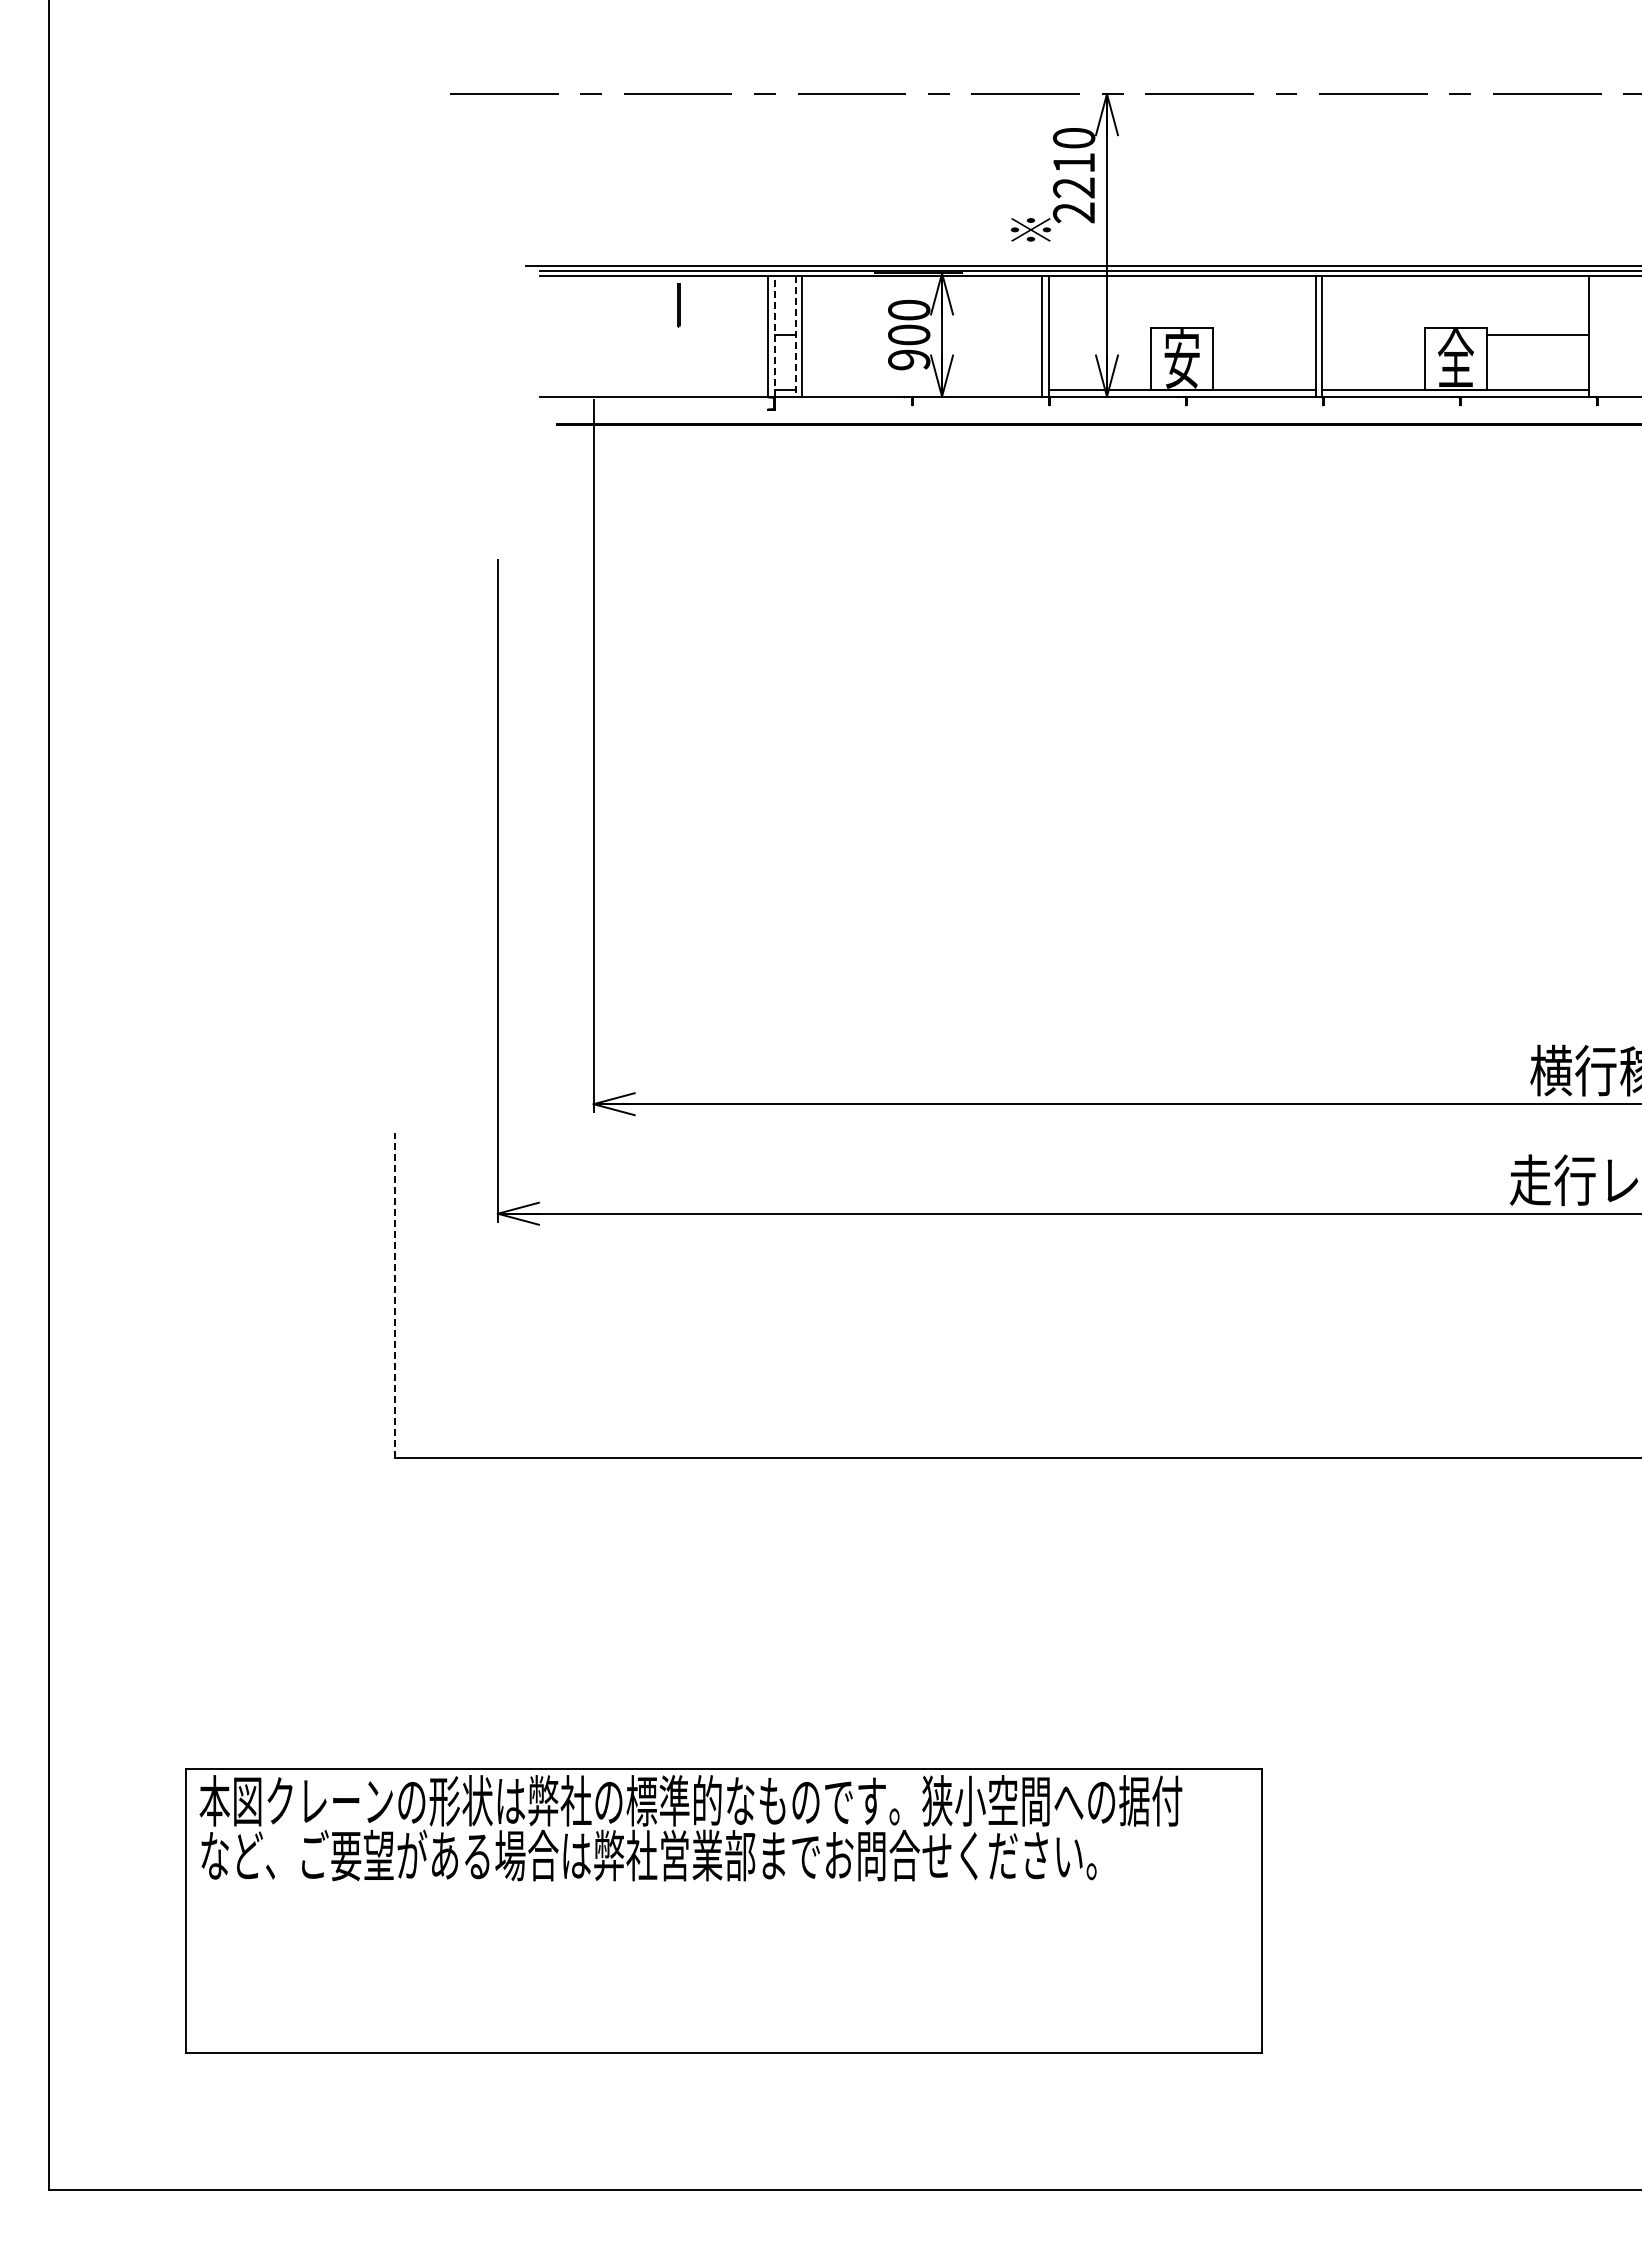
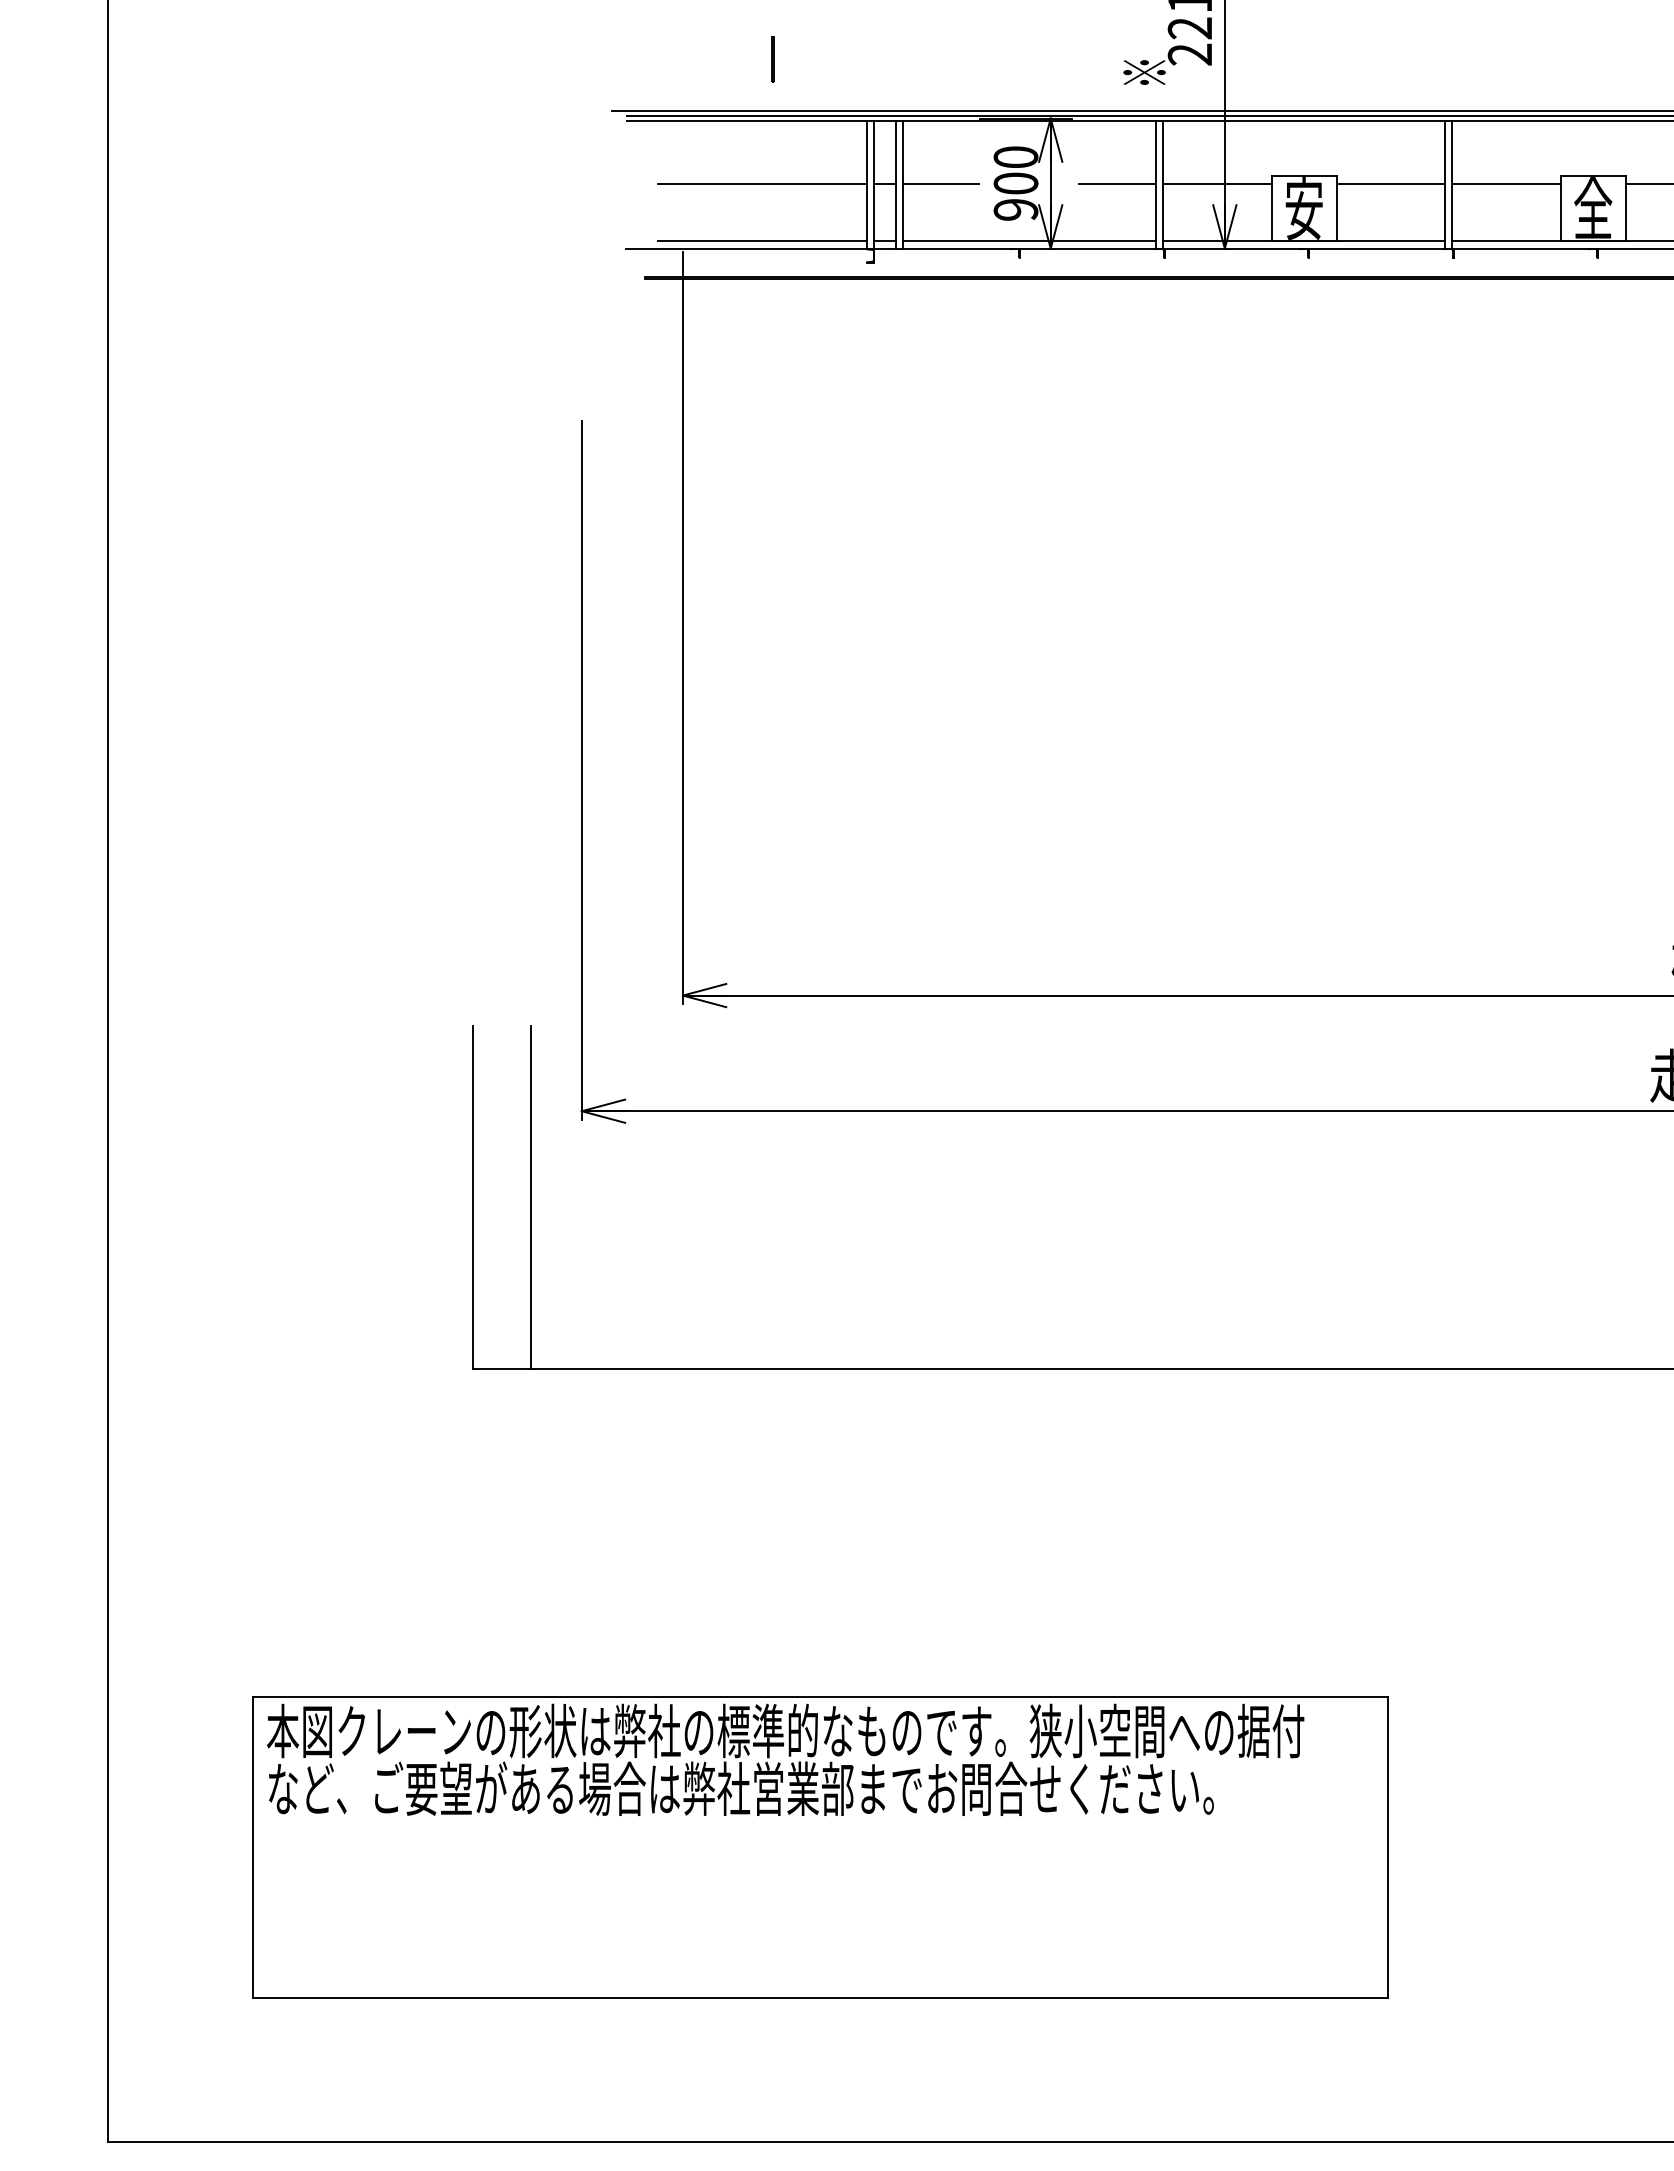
line: (678, 305) -> (772, 59), moved
line: (668, 335) -> (761, 184), added
line: (775, 335) -> (874, 184), dashed -> solid
line: (837, 335) -> (940, 184), added
line: (1005, 335) -> (1117, 184), added
line: (1099, 335) -> (1216, 184), added
line: (1263, 335) -> (1390, 184), added
line: (1373, 335) -> (1506, 184), added
line: (795, 336) -> (896, 185), dashed -> solid
line: (668, 389) -> (761, 241), added
line: (921, 389) -> (1029, 241), added
line: (395, 1295) -> (473, 1197), dashed -> solid
line: (449, 1295) -> (530, 1197), added

